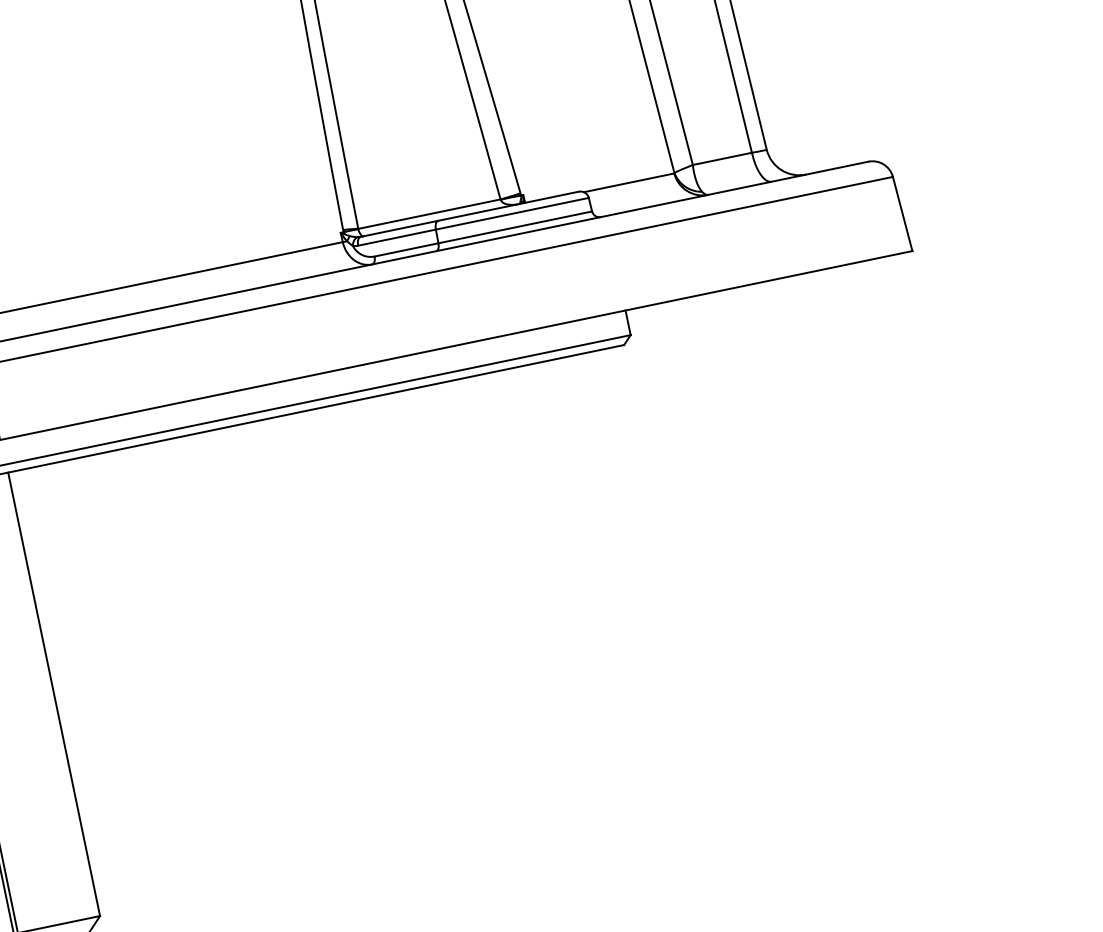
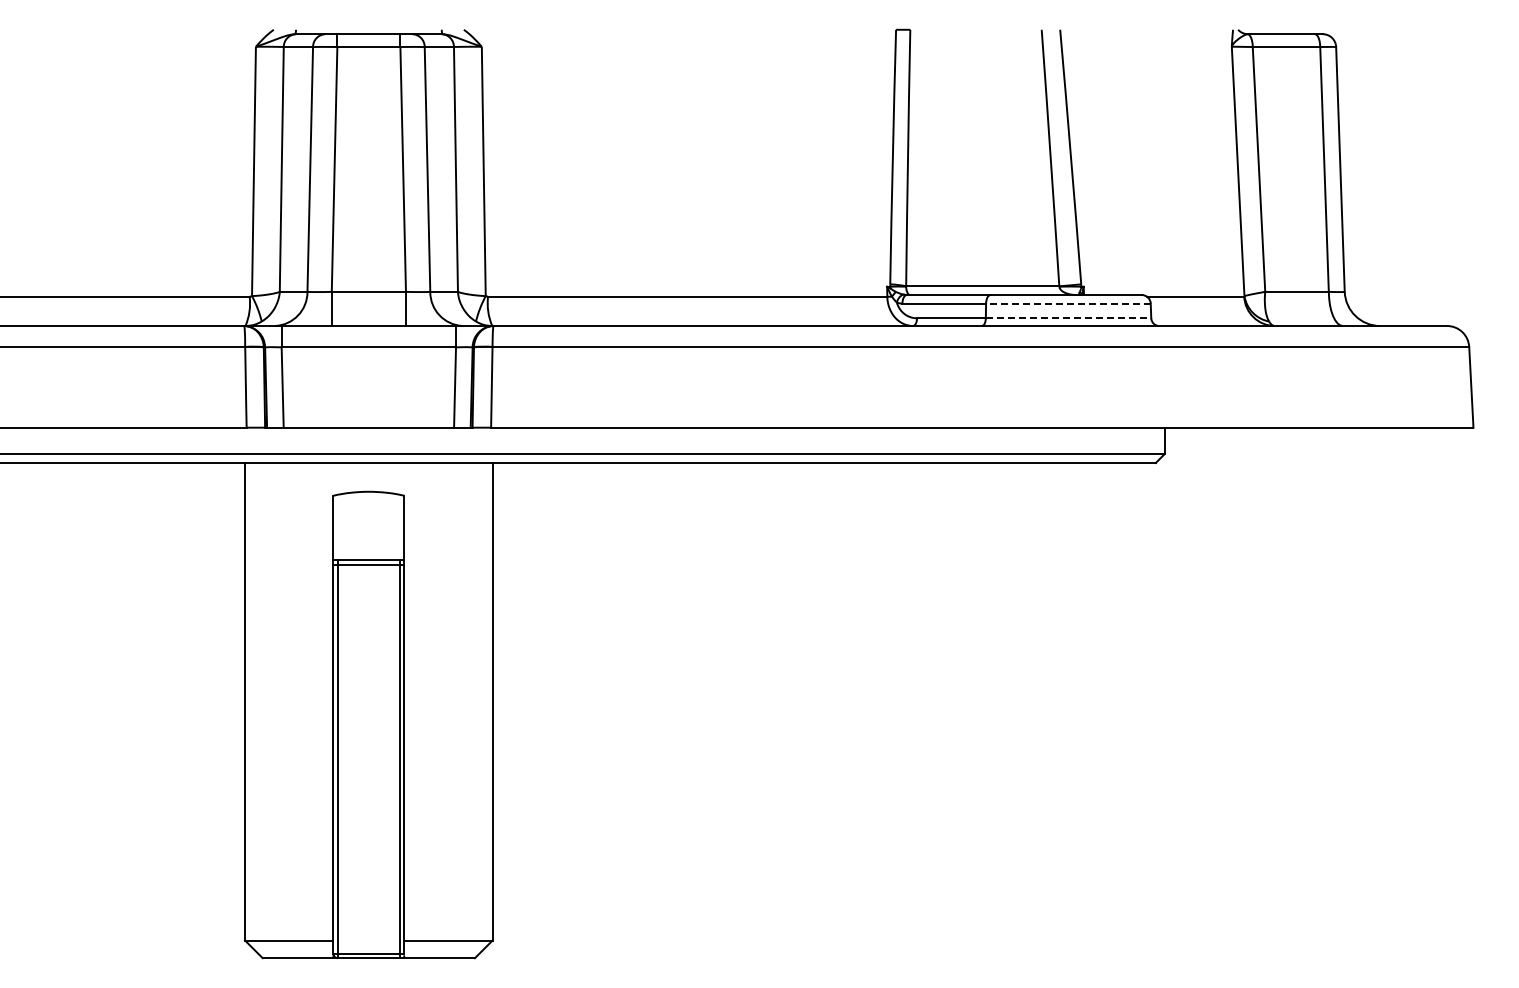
line: (511, 213) -> (1067, 303), solid -> dashed
line: (515, 227) -> (1068, 318), solid -> dashed

